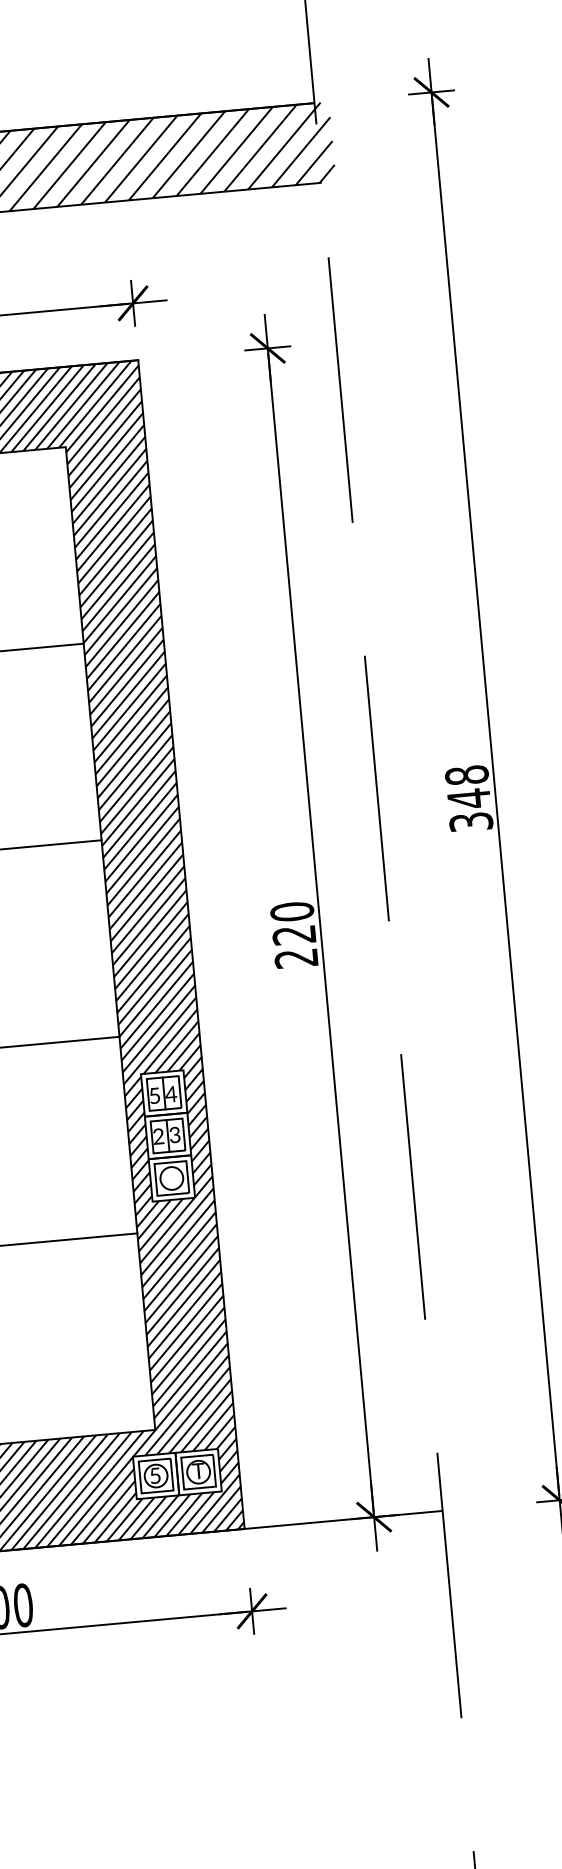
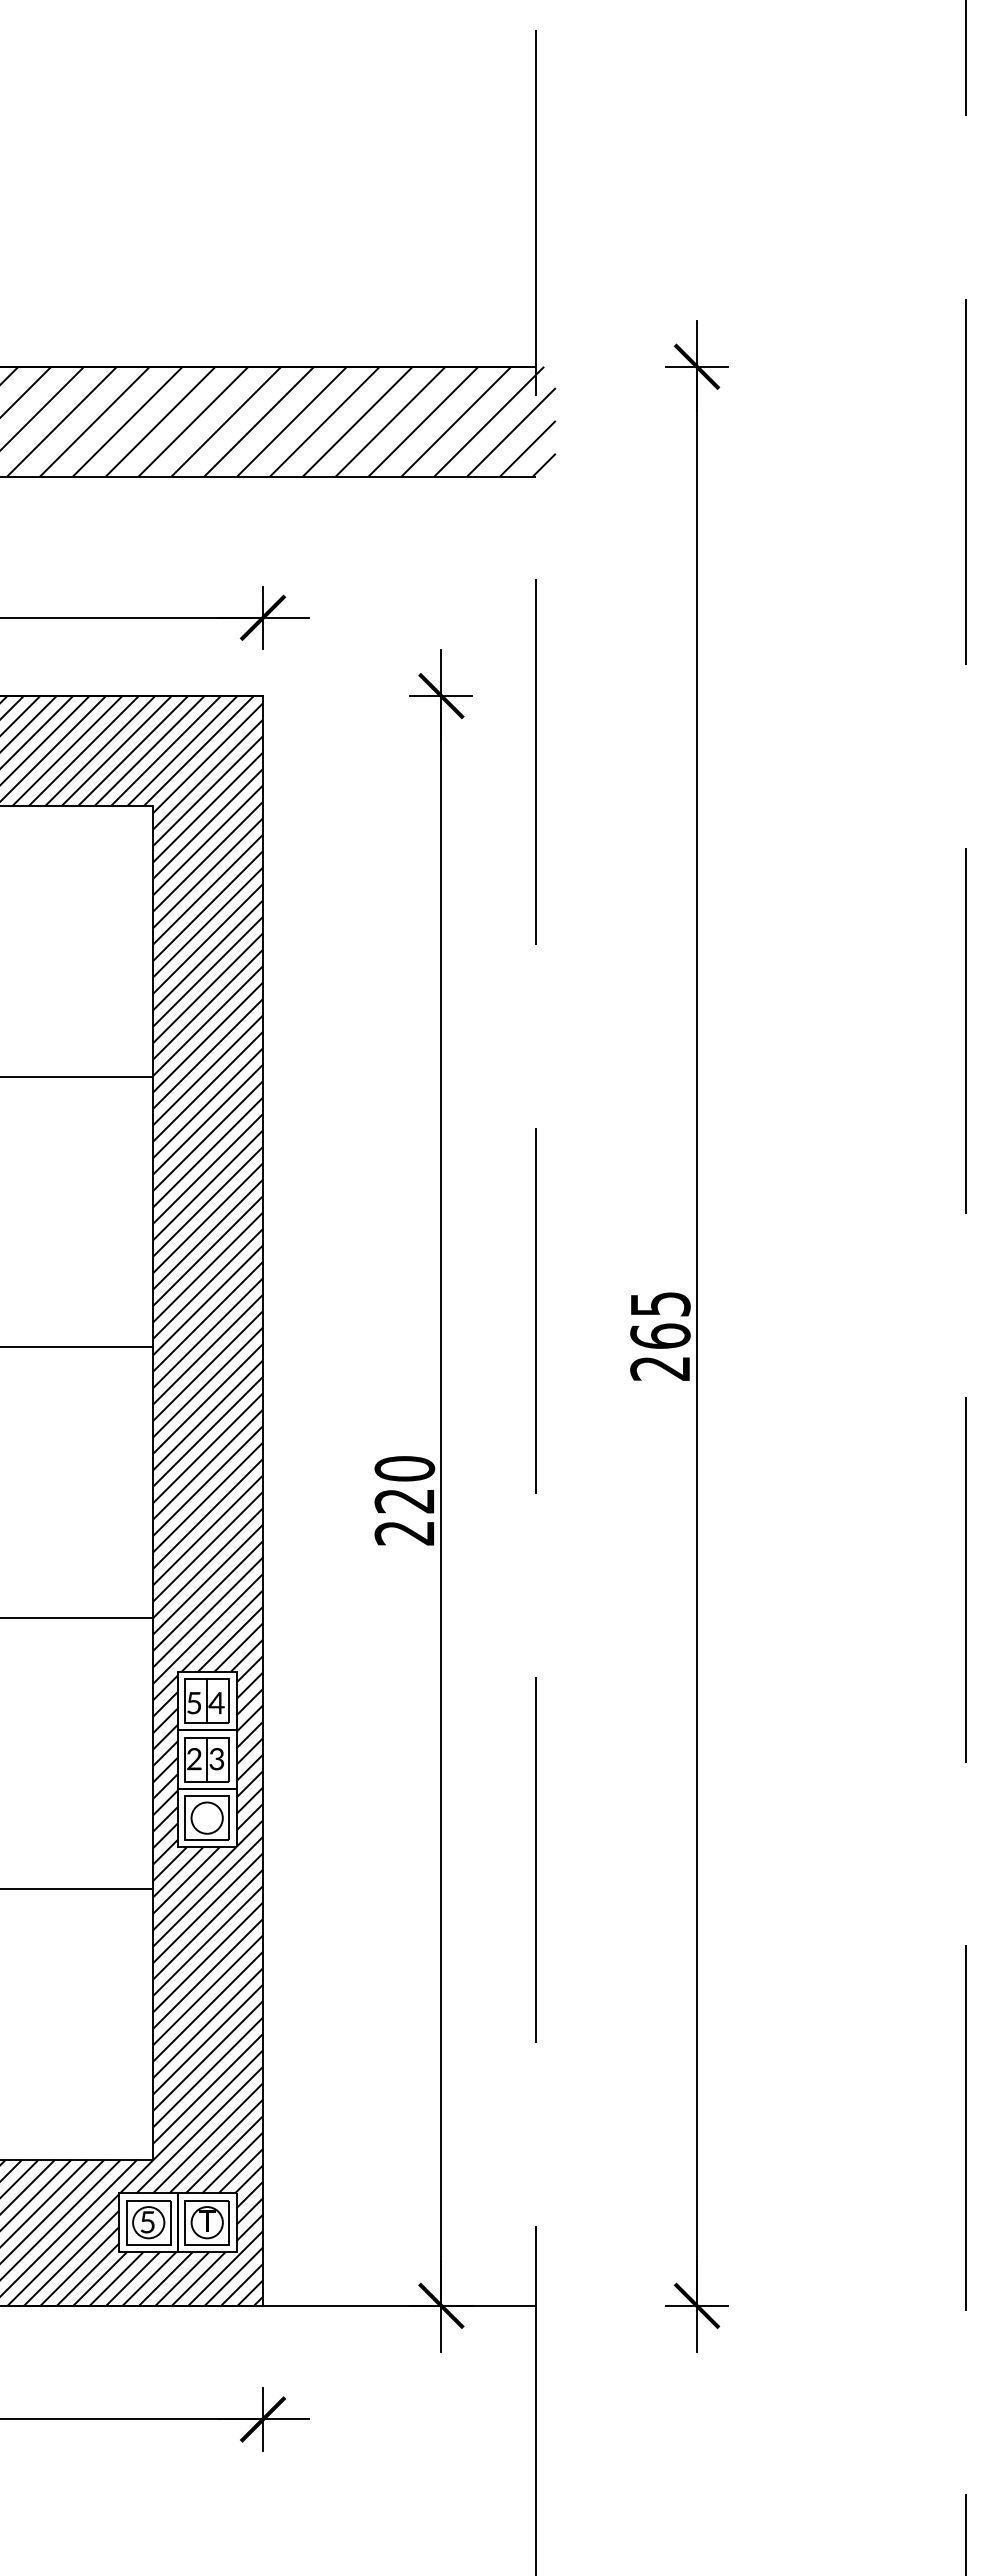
text: (469, 798) -> (660, 1335), 348 -> 265

